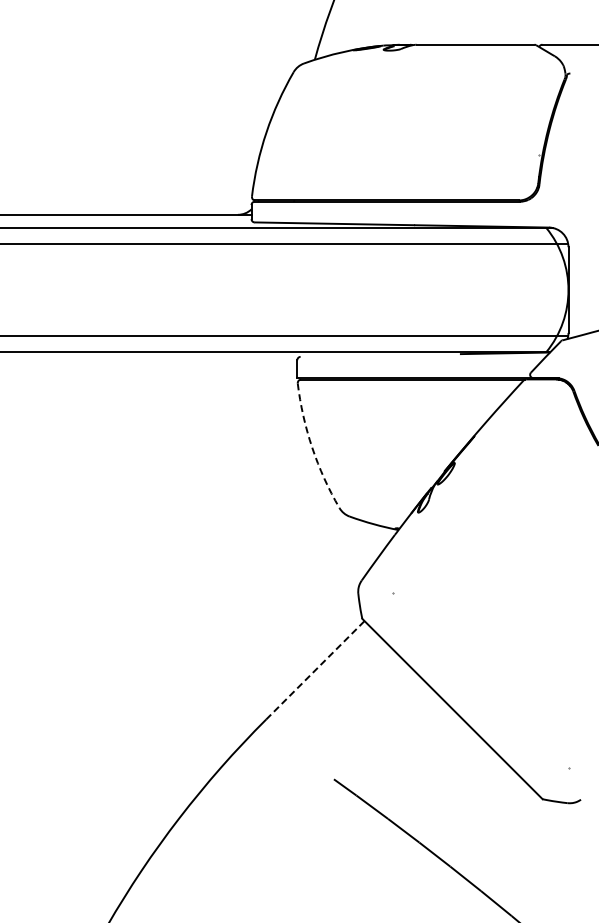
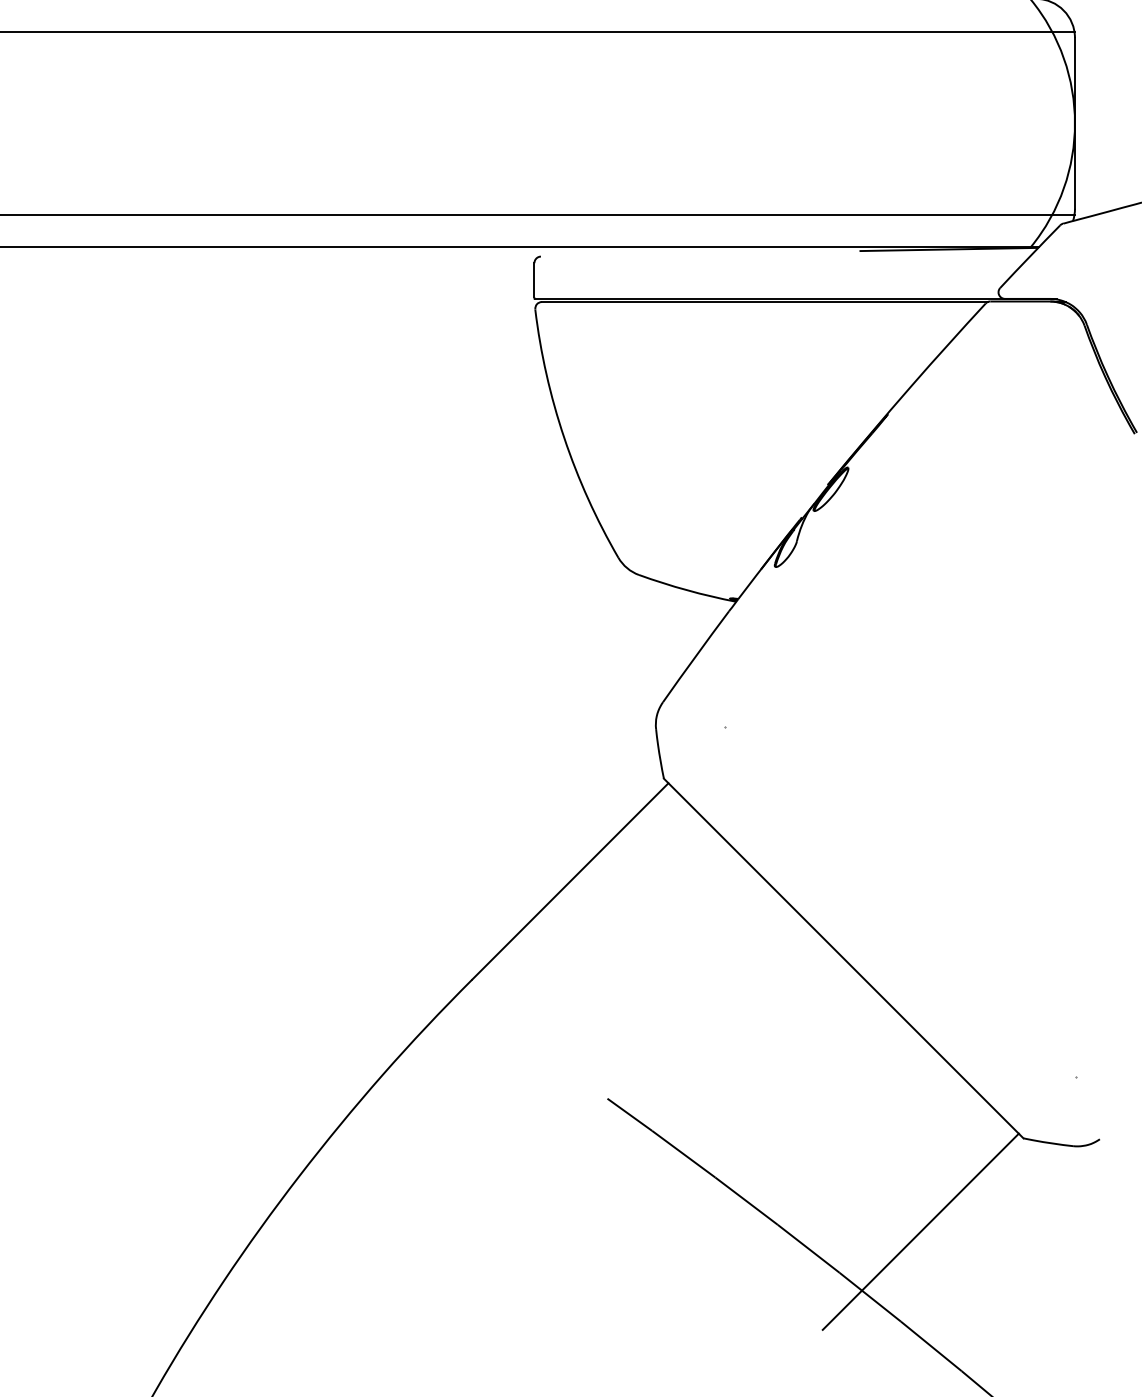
arc: (312, 447) -> (564, 437), dashed -> solid
line: (315, 670) -> (570, 881), dashed -> solid
line: (490, 845) -> (919, 1230), added

